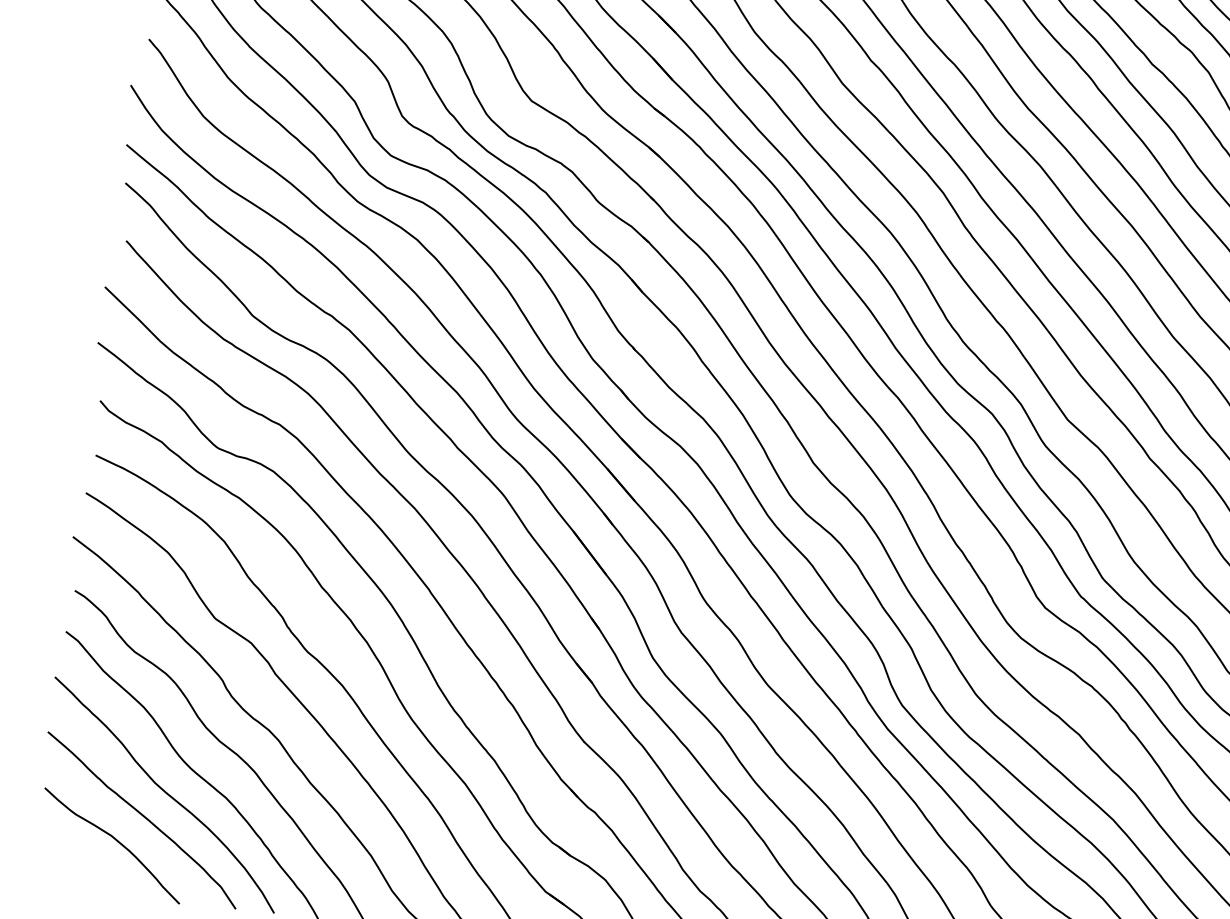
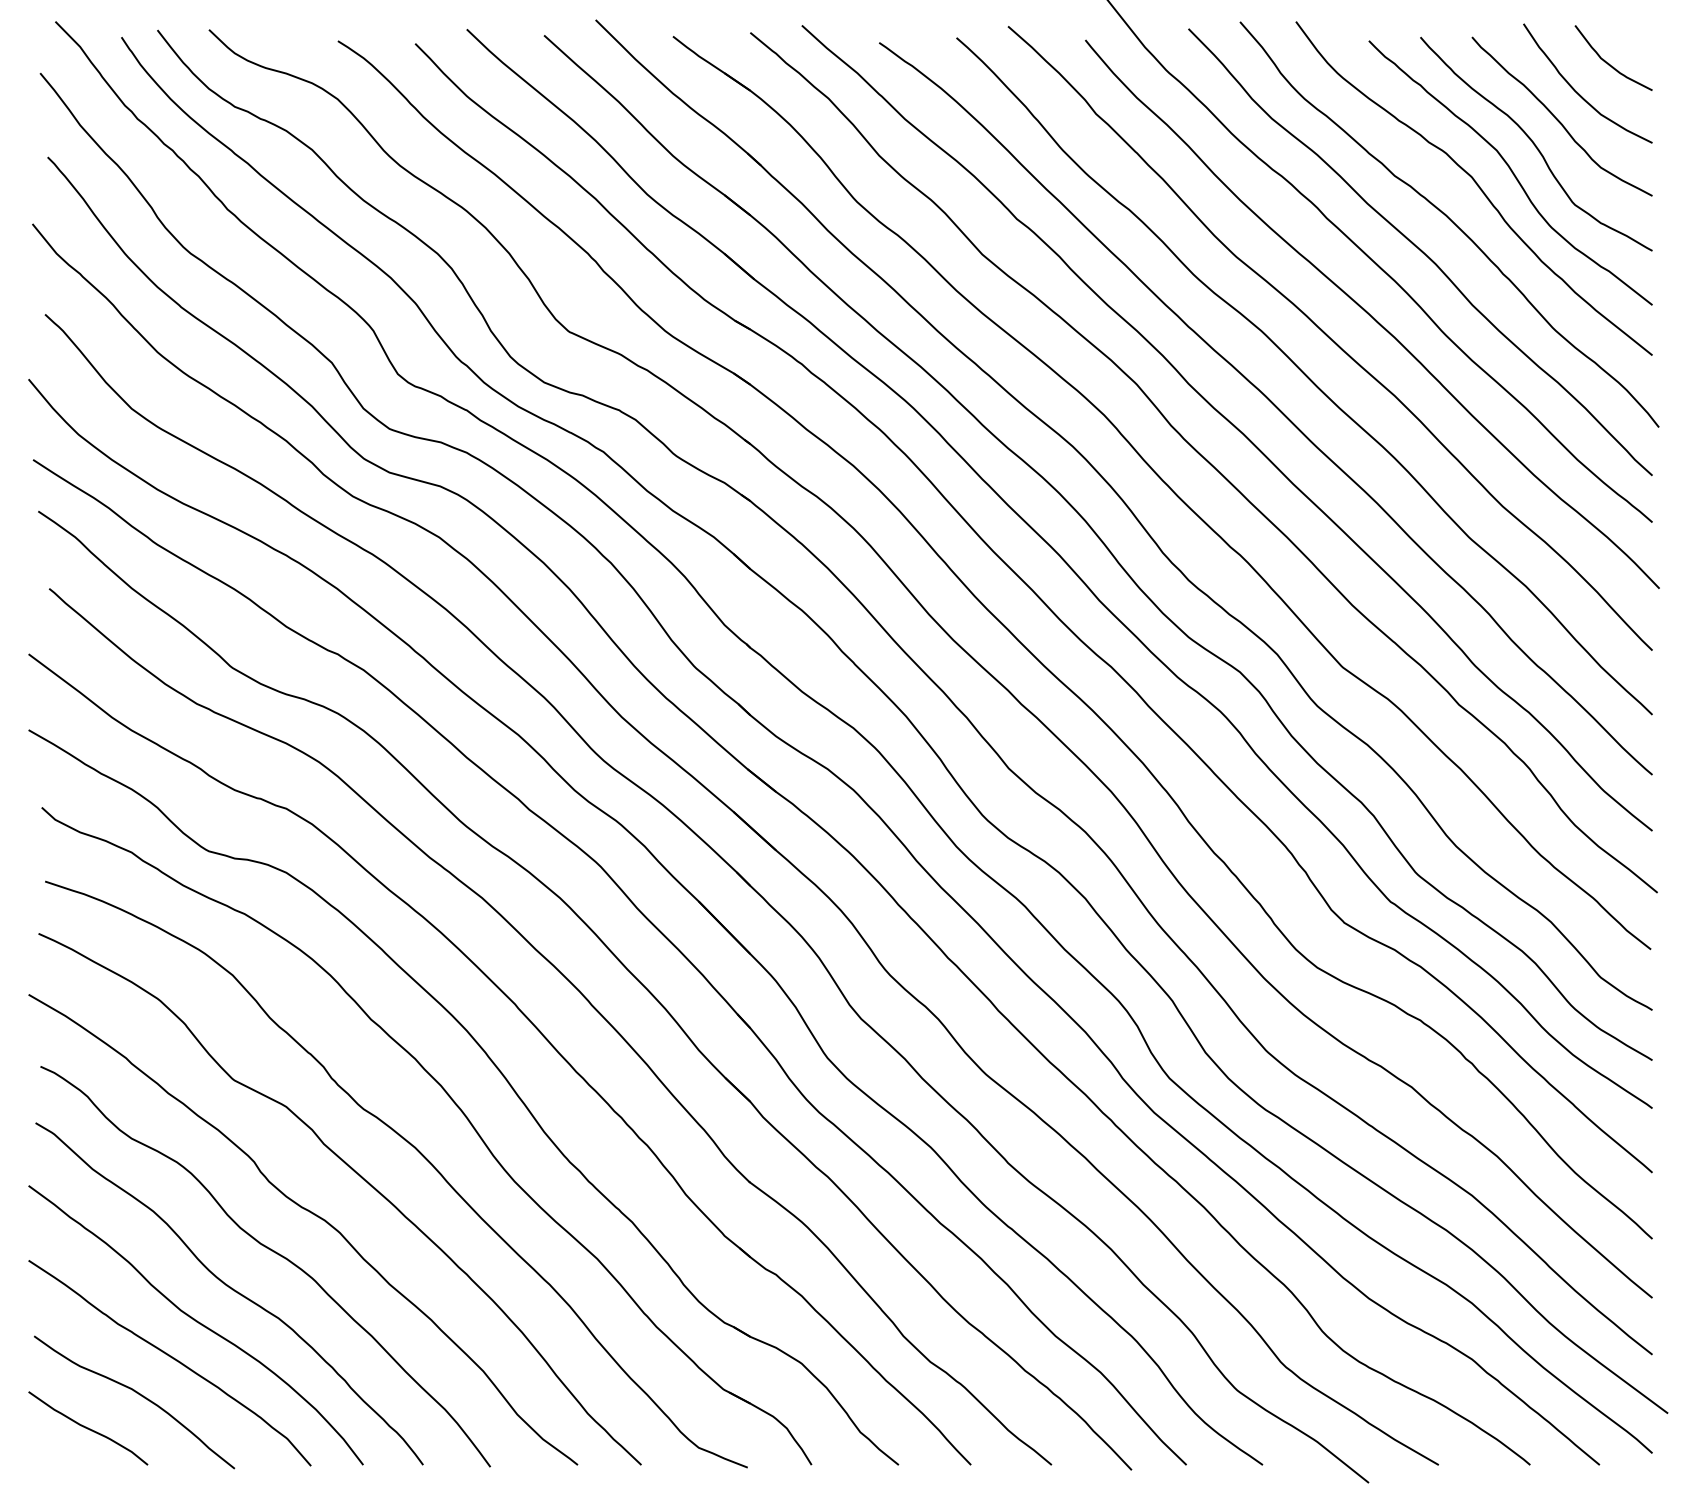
curve: (76, 860) -> (88, 1428), added

